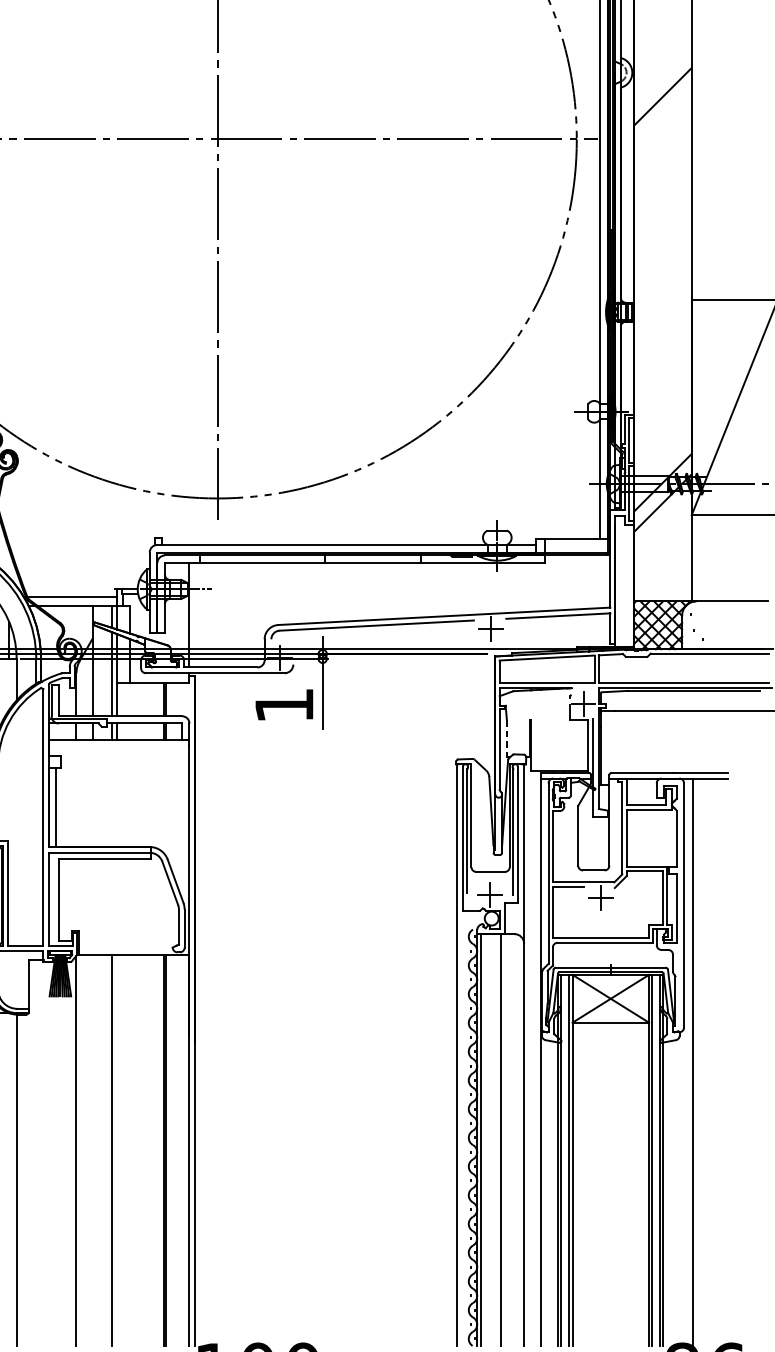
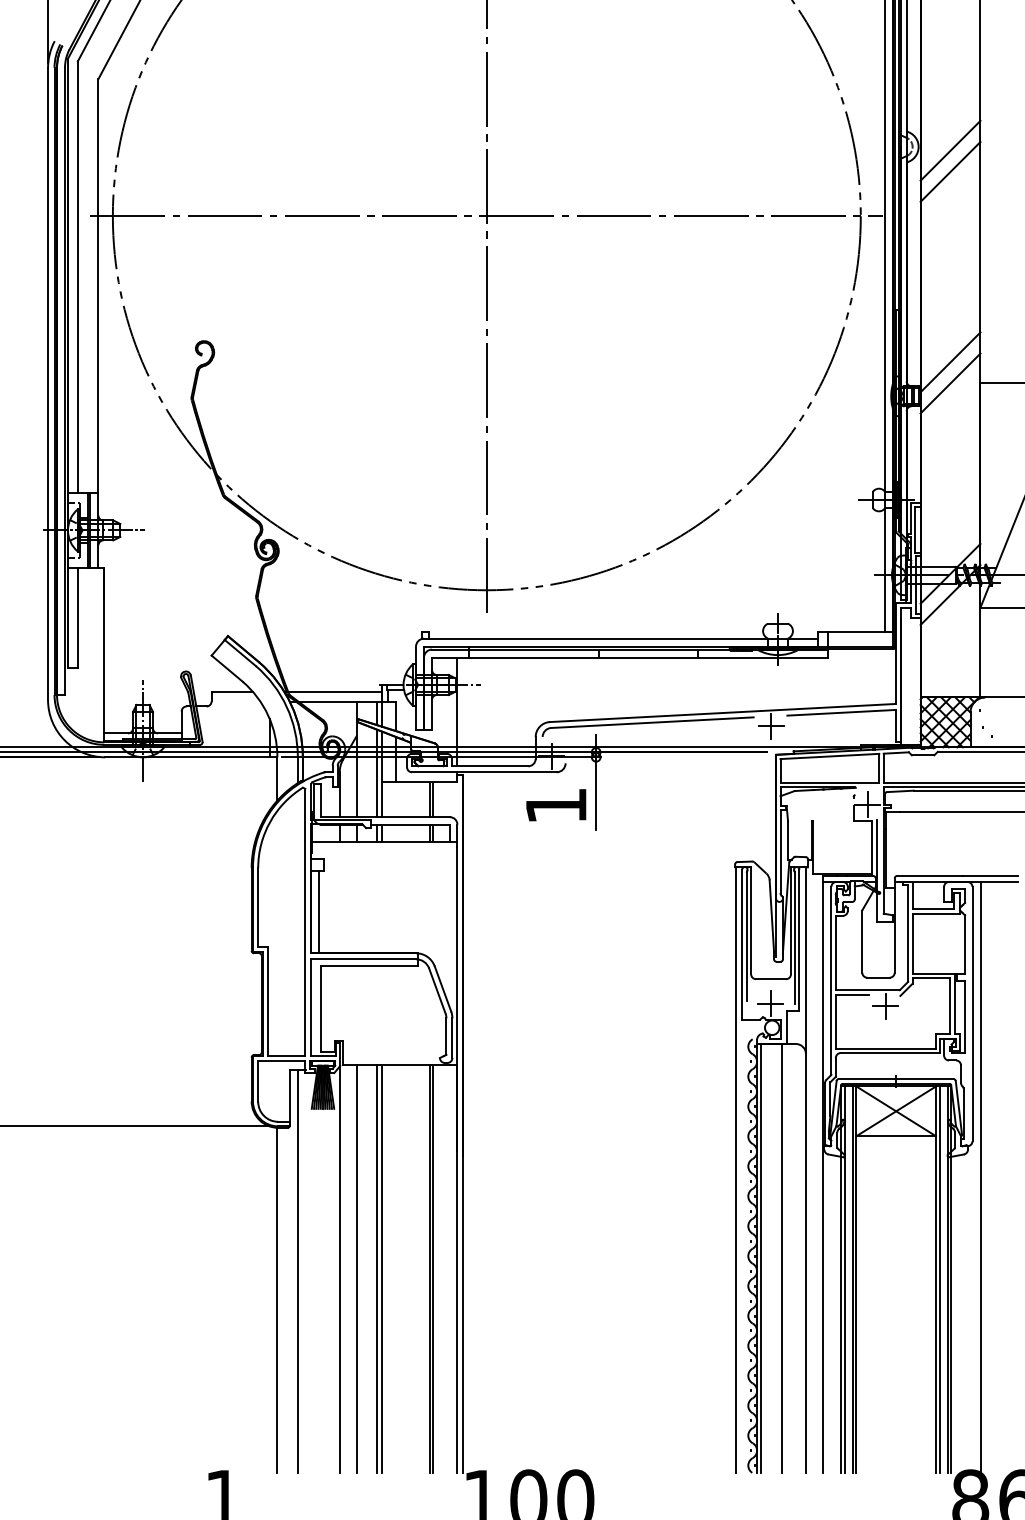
line: (662, 76) -> (950, 150), added
line: (662, 279) -> (950, 362), added
line: (662, 299) -> (950, 383), added
line: (507, 738) -> (788, 840), dashed -> solid
line: (92, 1149) -> (356, 1268), added
line: (117, 1149) -> (382, 1268), added
line: (35, 1152) -> (297, 1271), added

